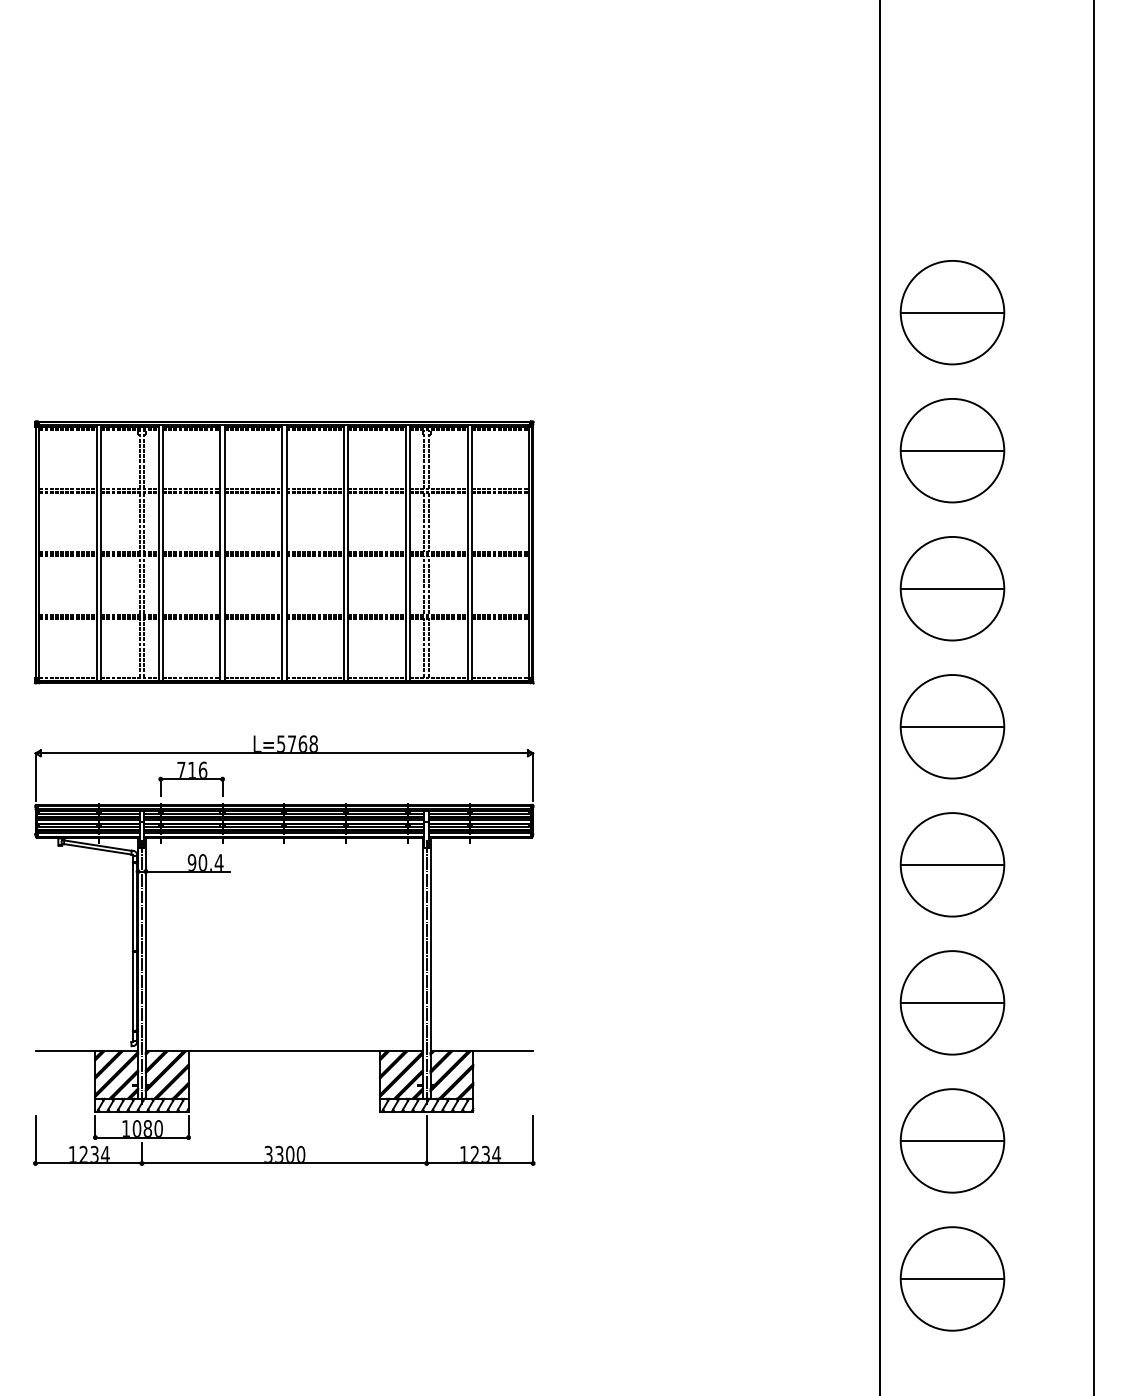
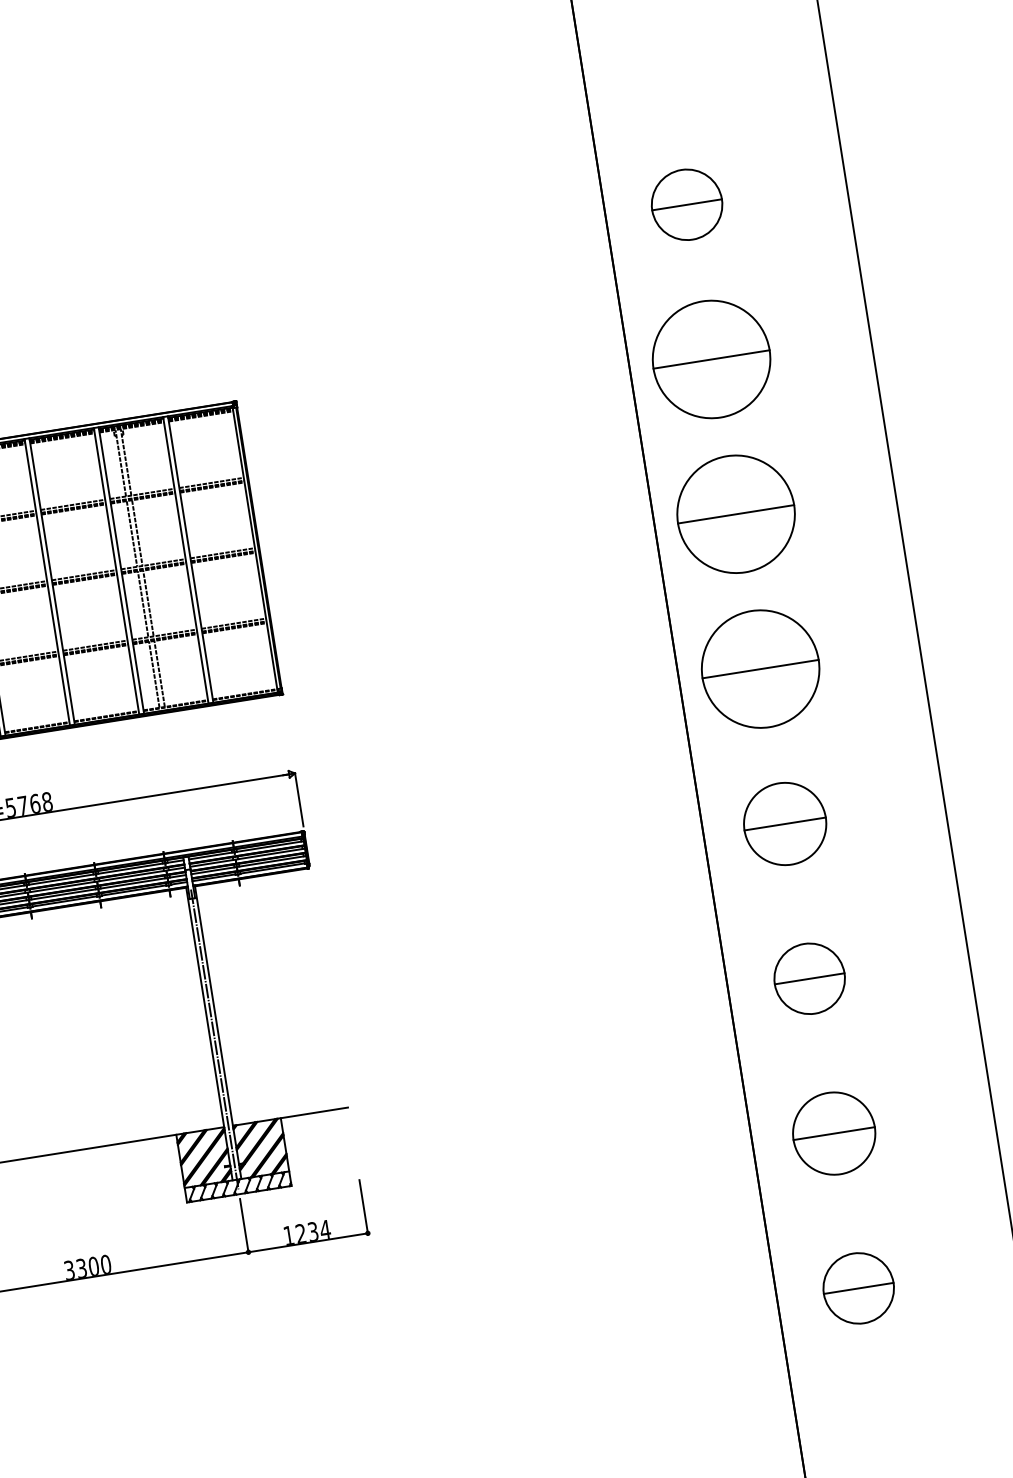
part: (952, 312) -> (687, 204), size x0.6
part: (952, 864) -> (785, 823), size x0.7
part: (952, 1002) -> (809, 978), size x0.6
part: (952, 1140) -> (834, 1133), size x0.7
part: (952, 1278) -> (858, 1287), size x0.6

